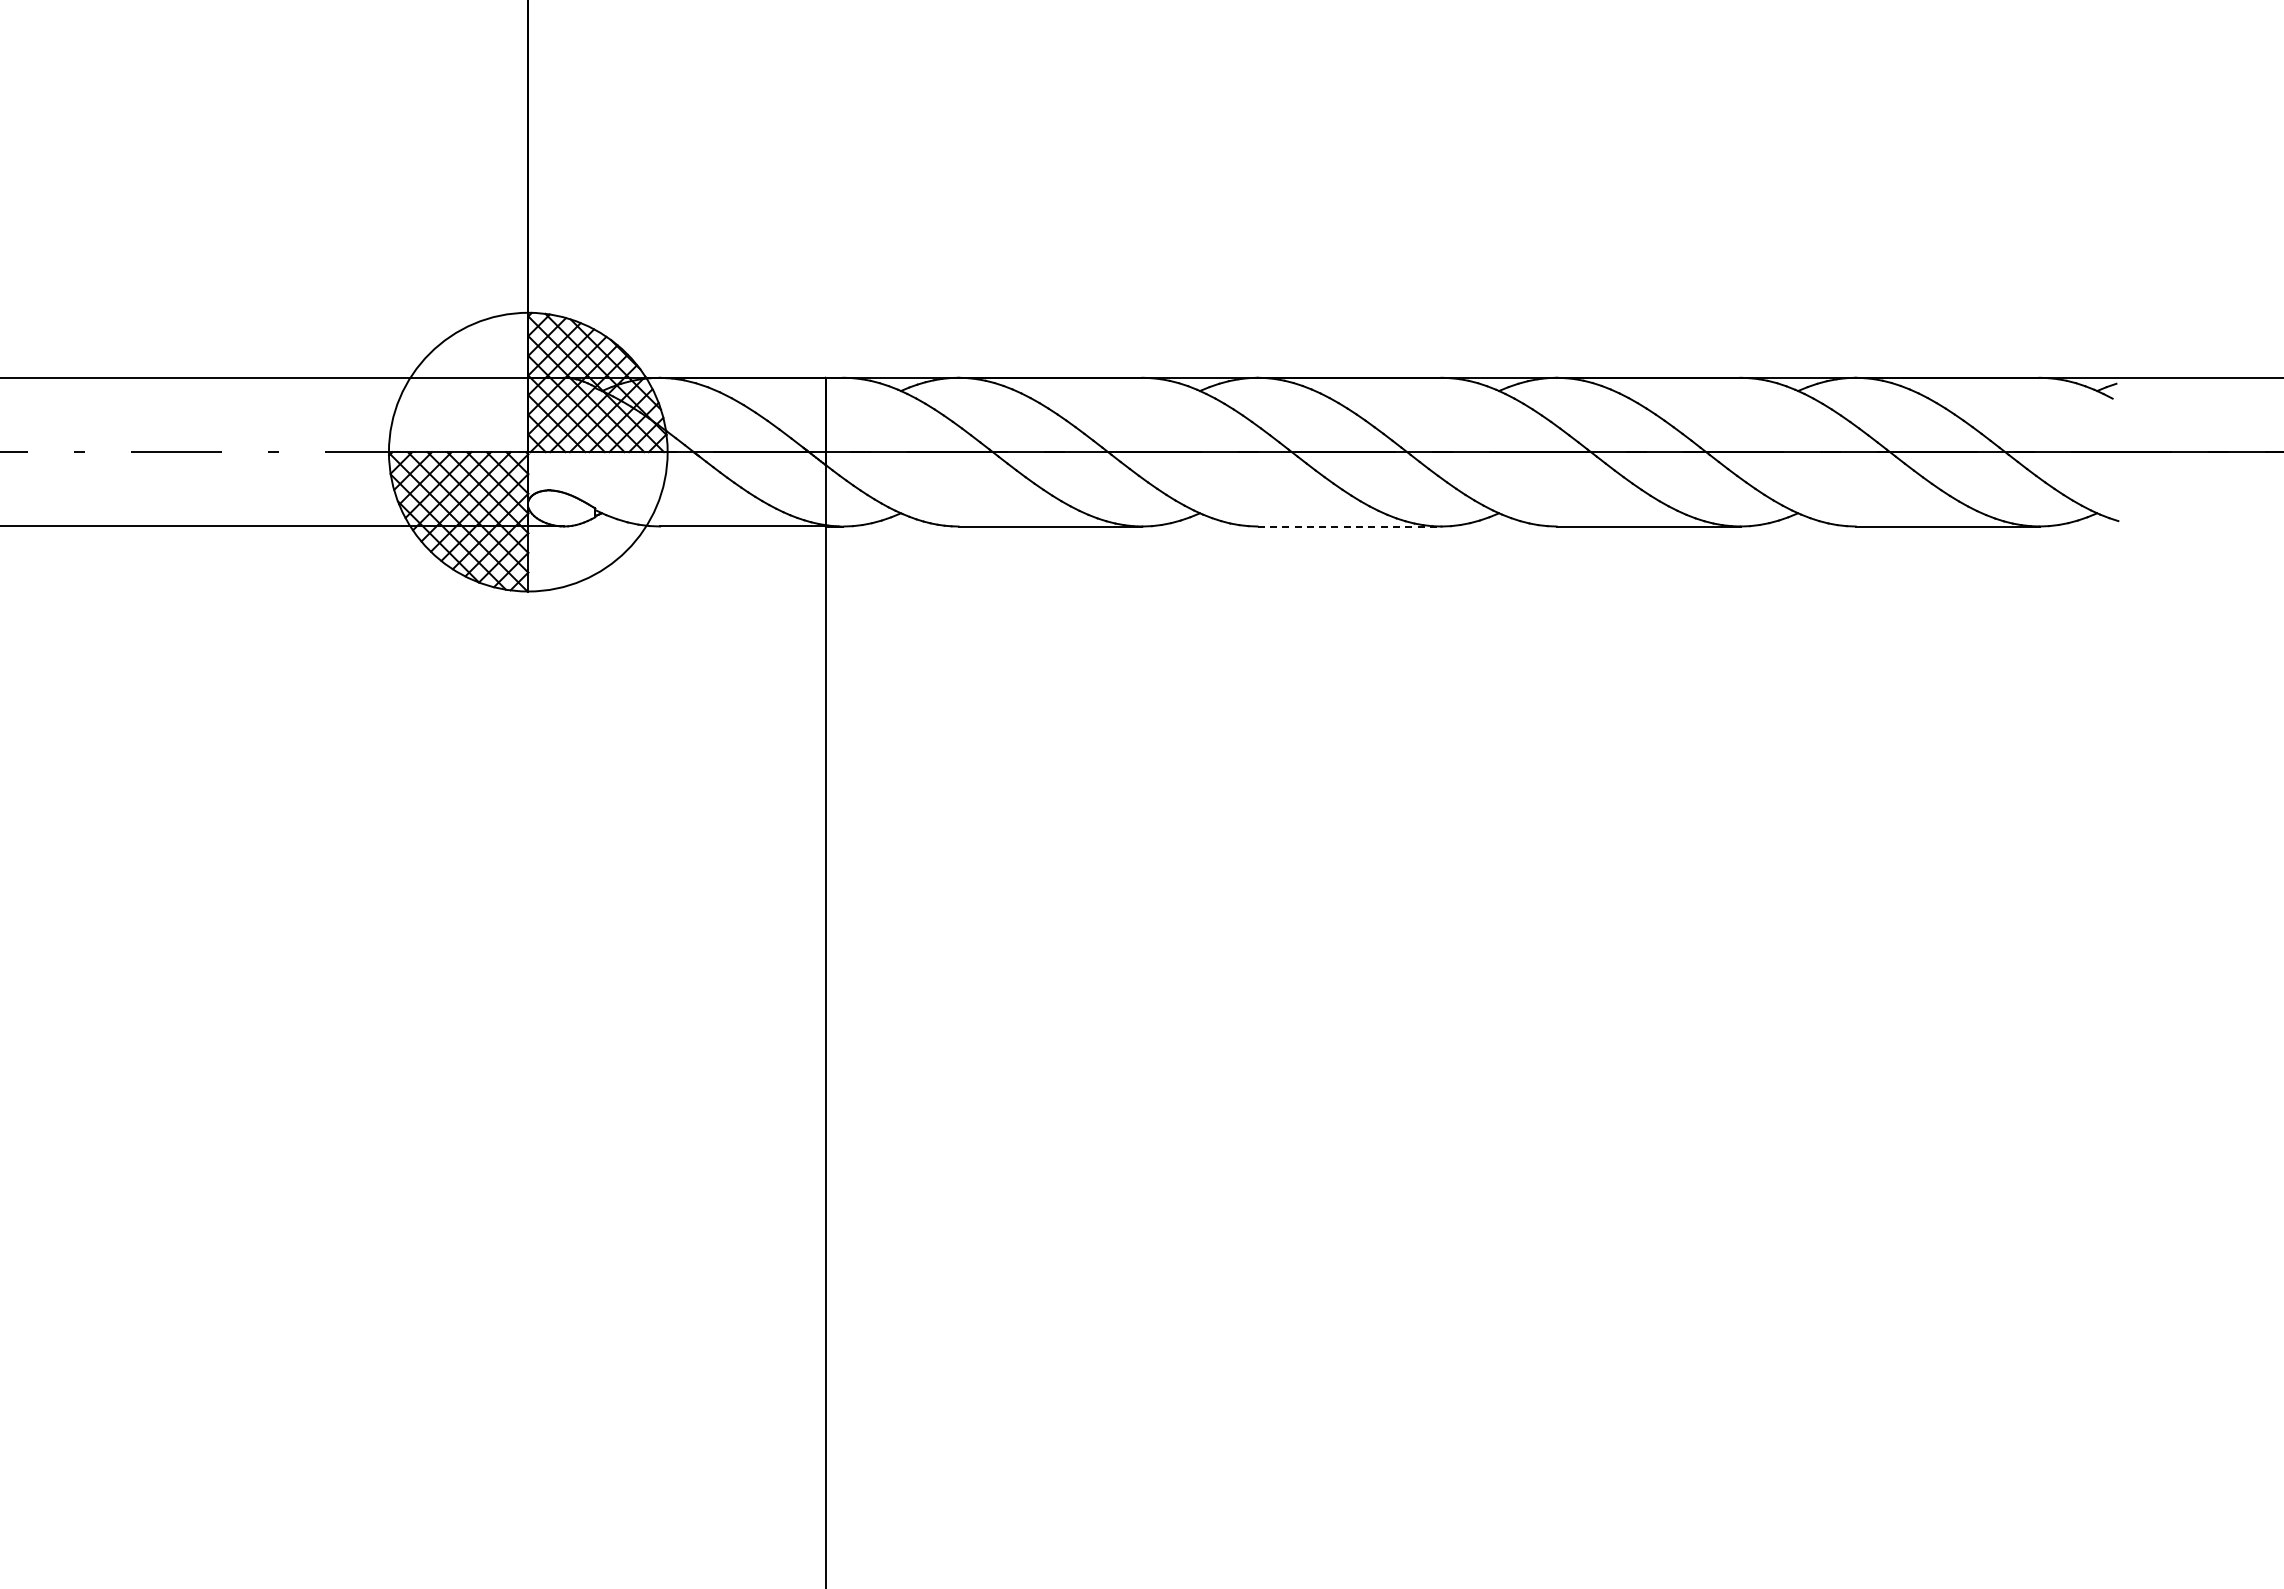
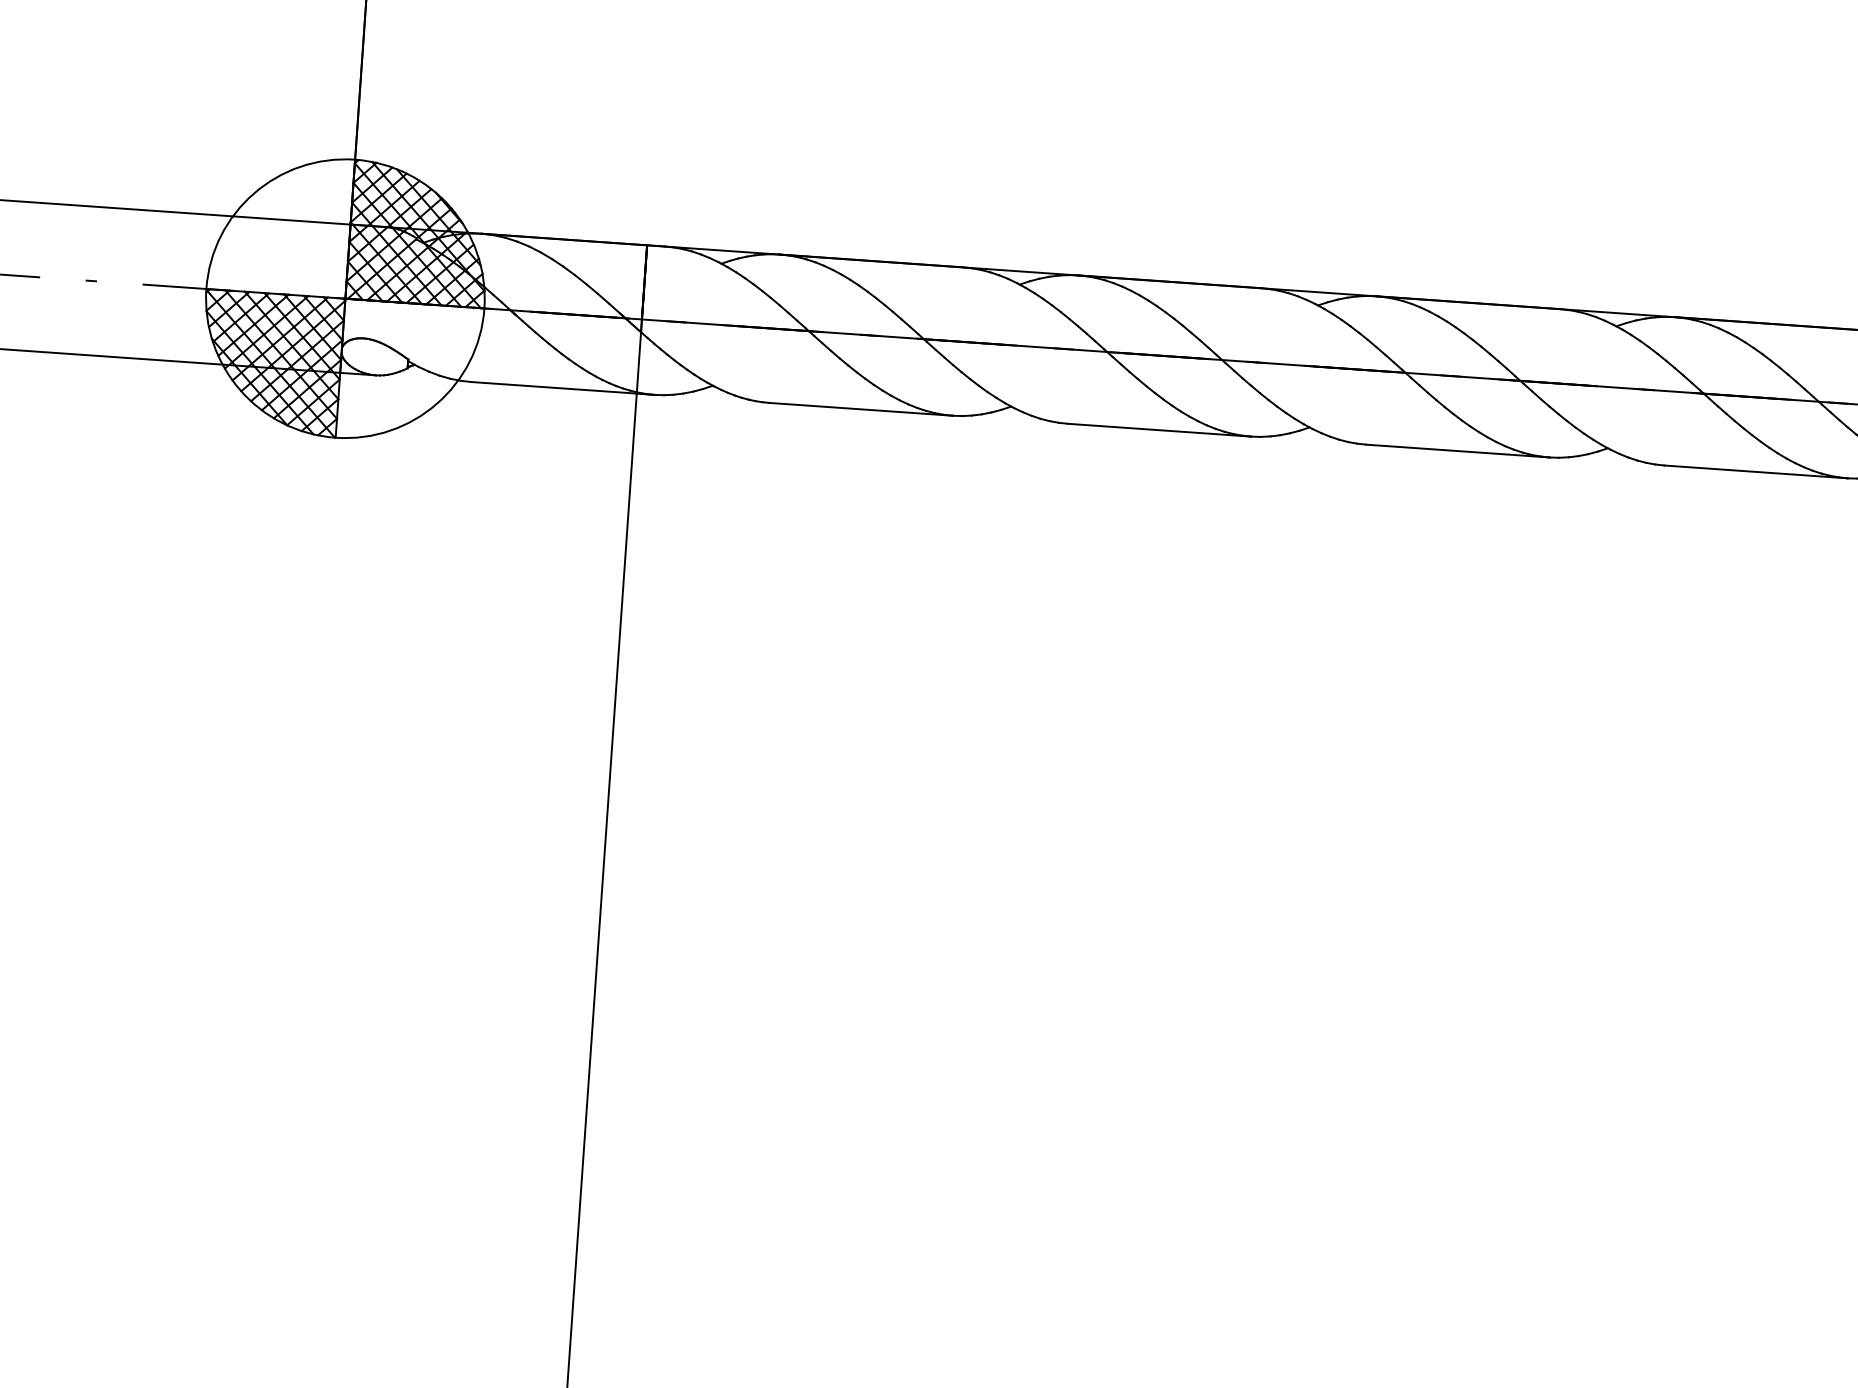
line: (1349, 526) -> (1159, 430), dashed -> solid

